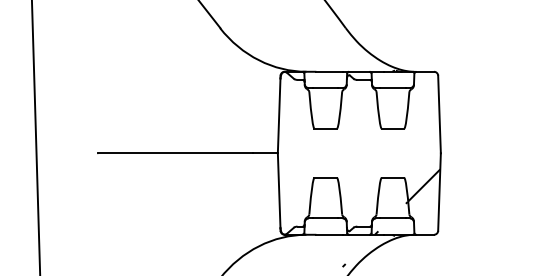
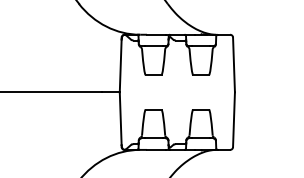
hatch: (391, 218) -> (200, 138), removed

